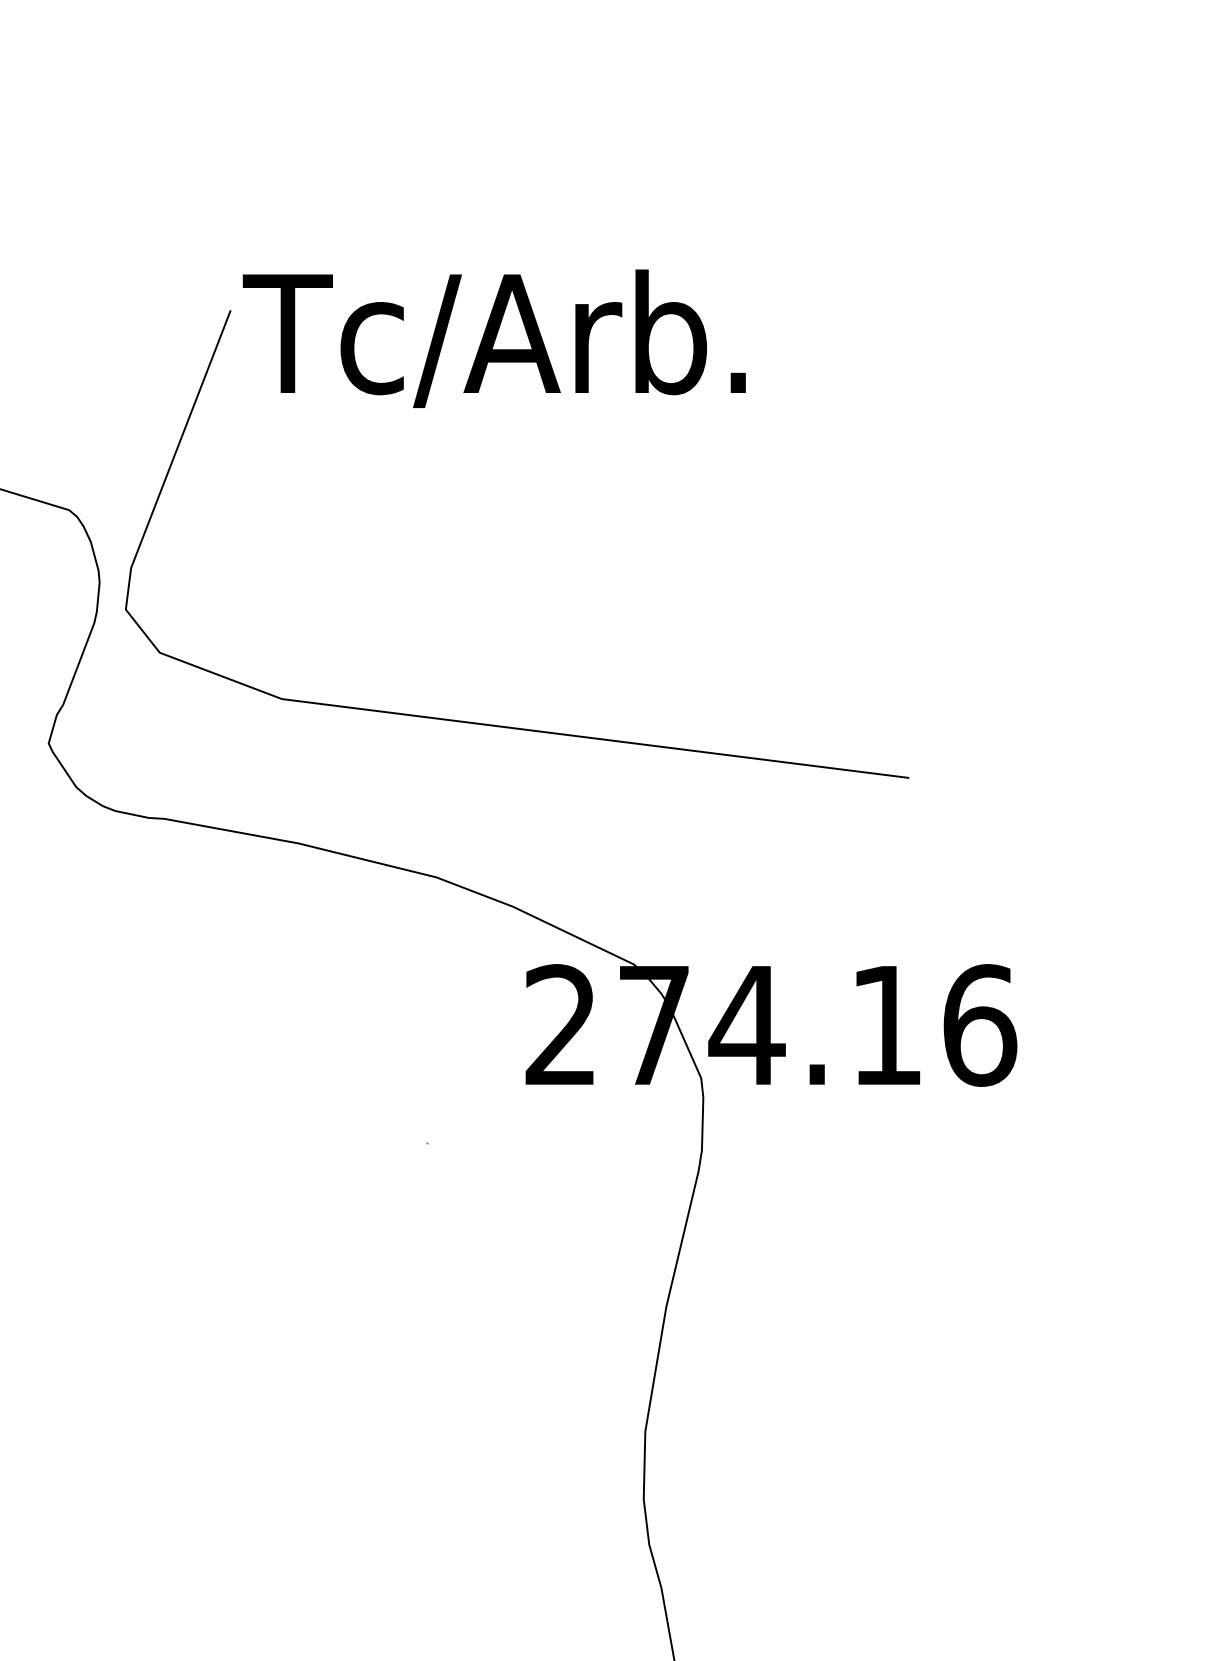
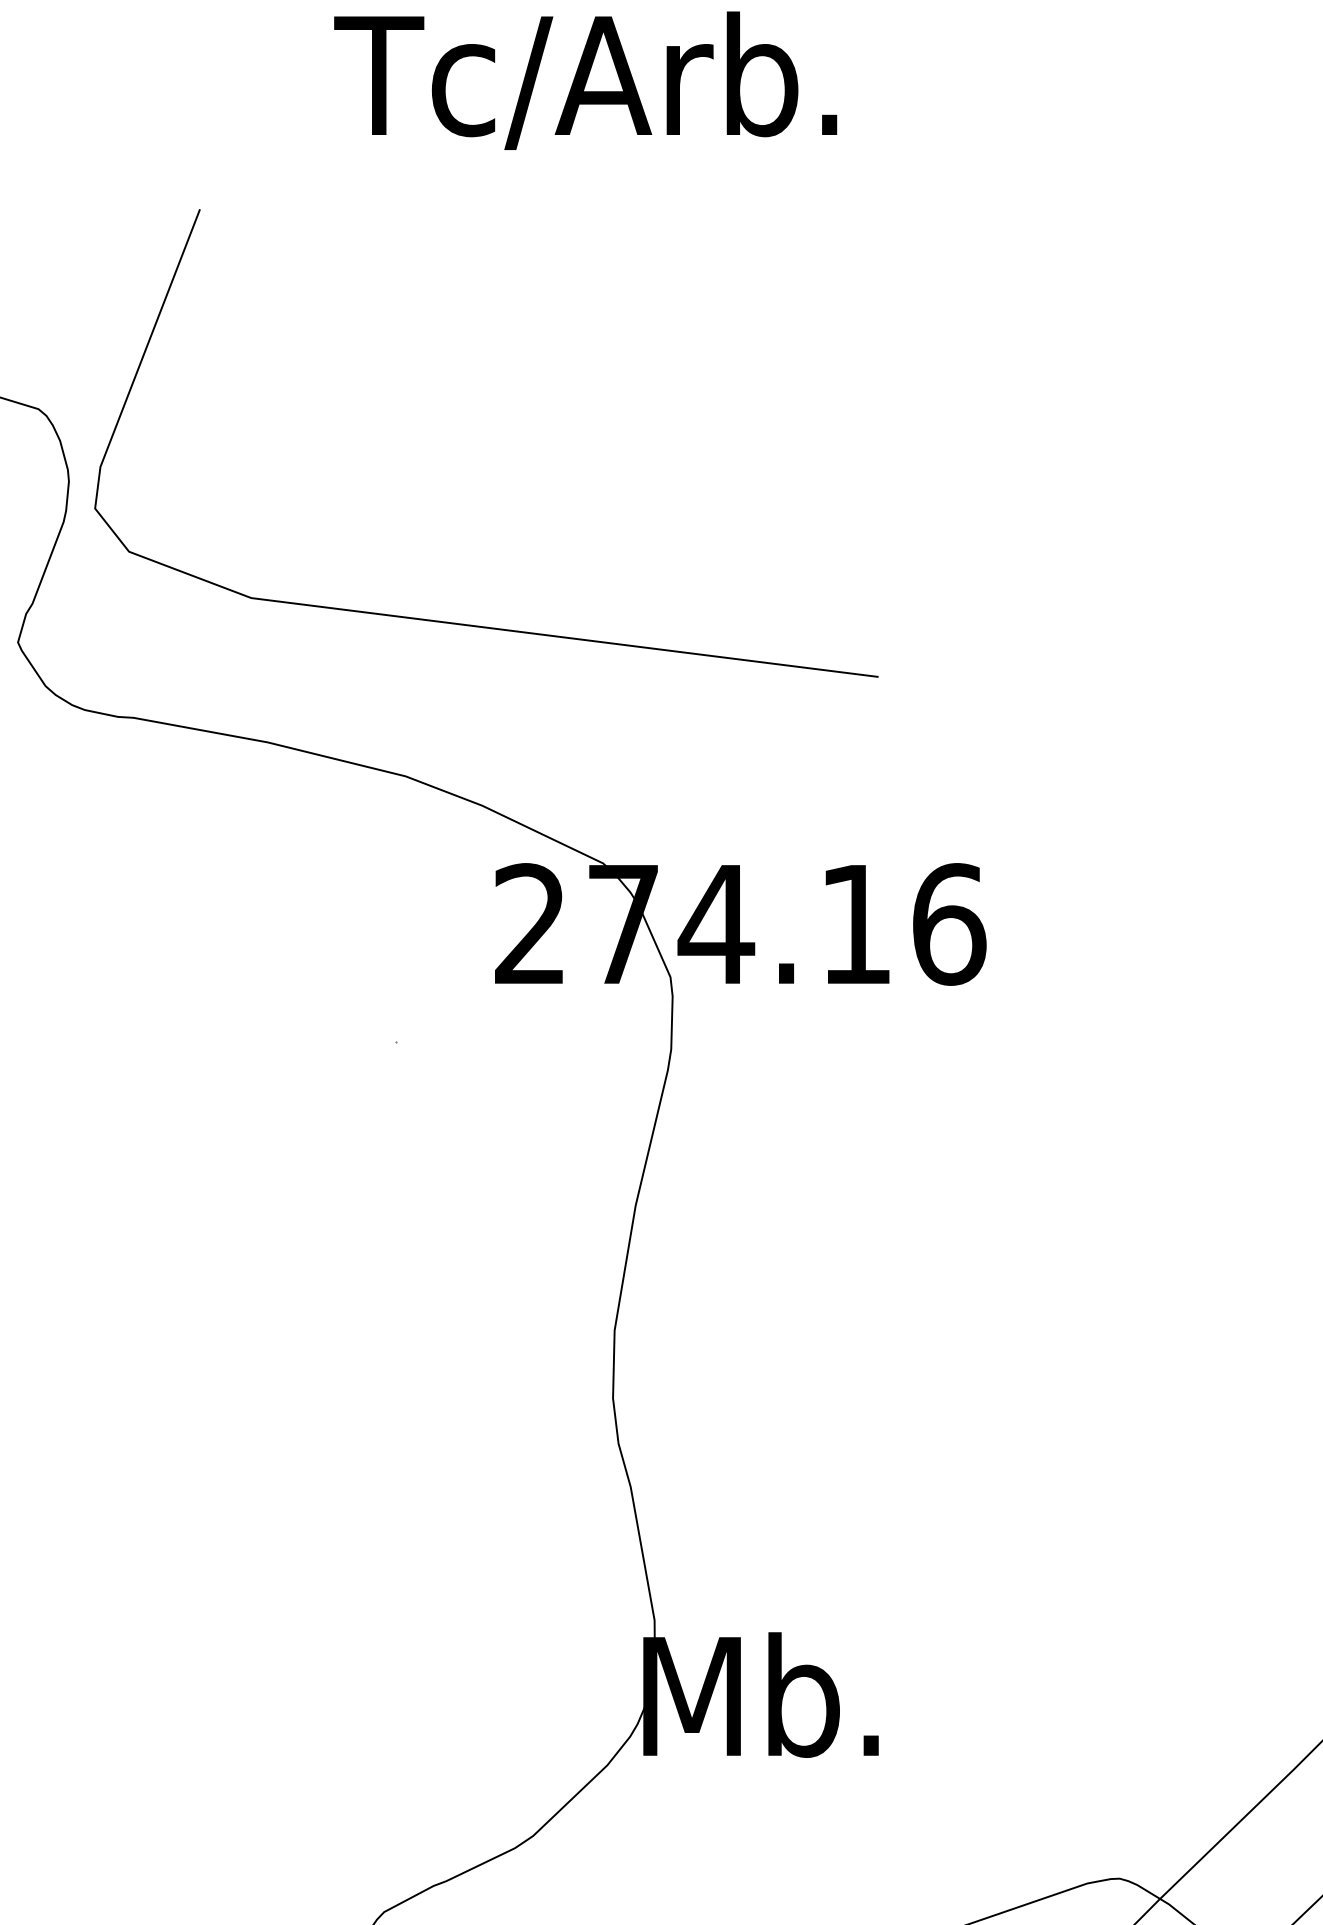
text: (494, 338) -> (585, 80), moved

